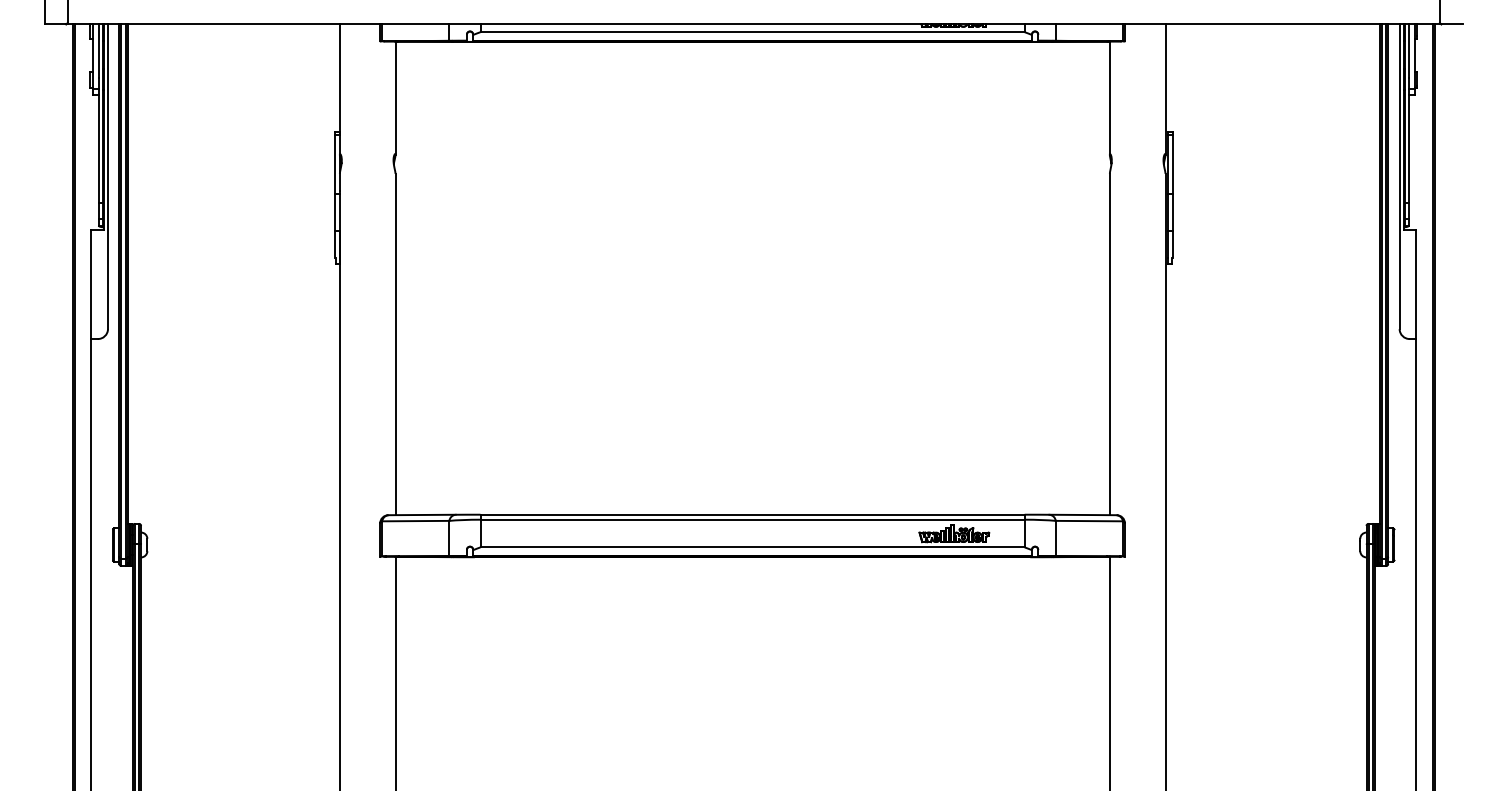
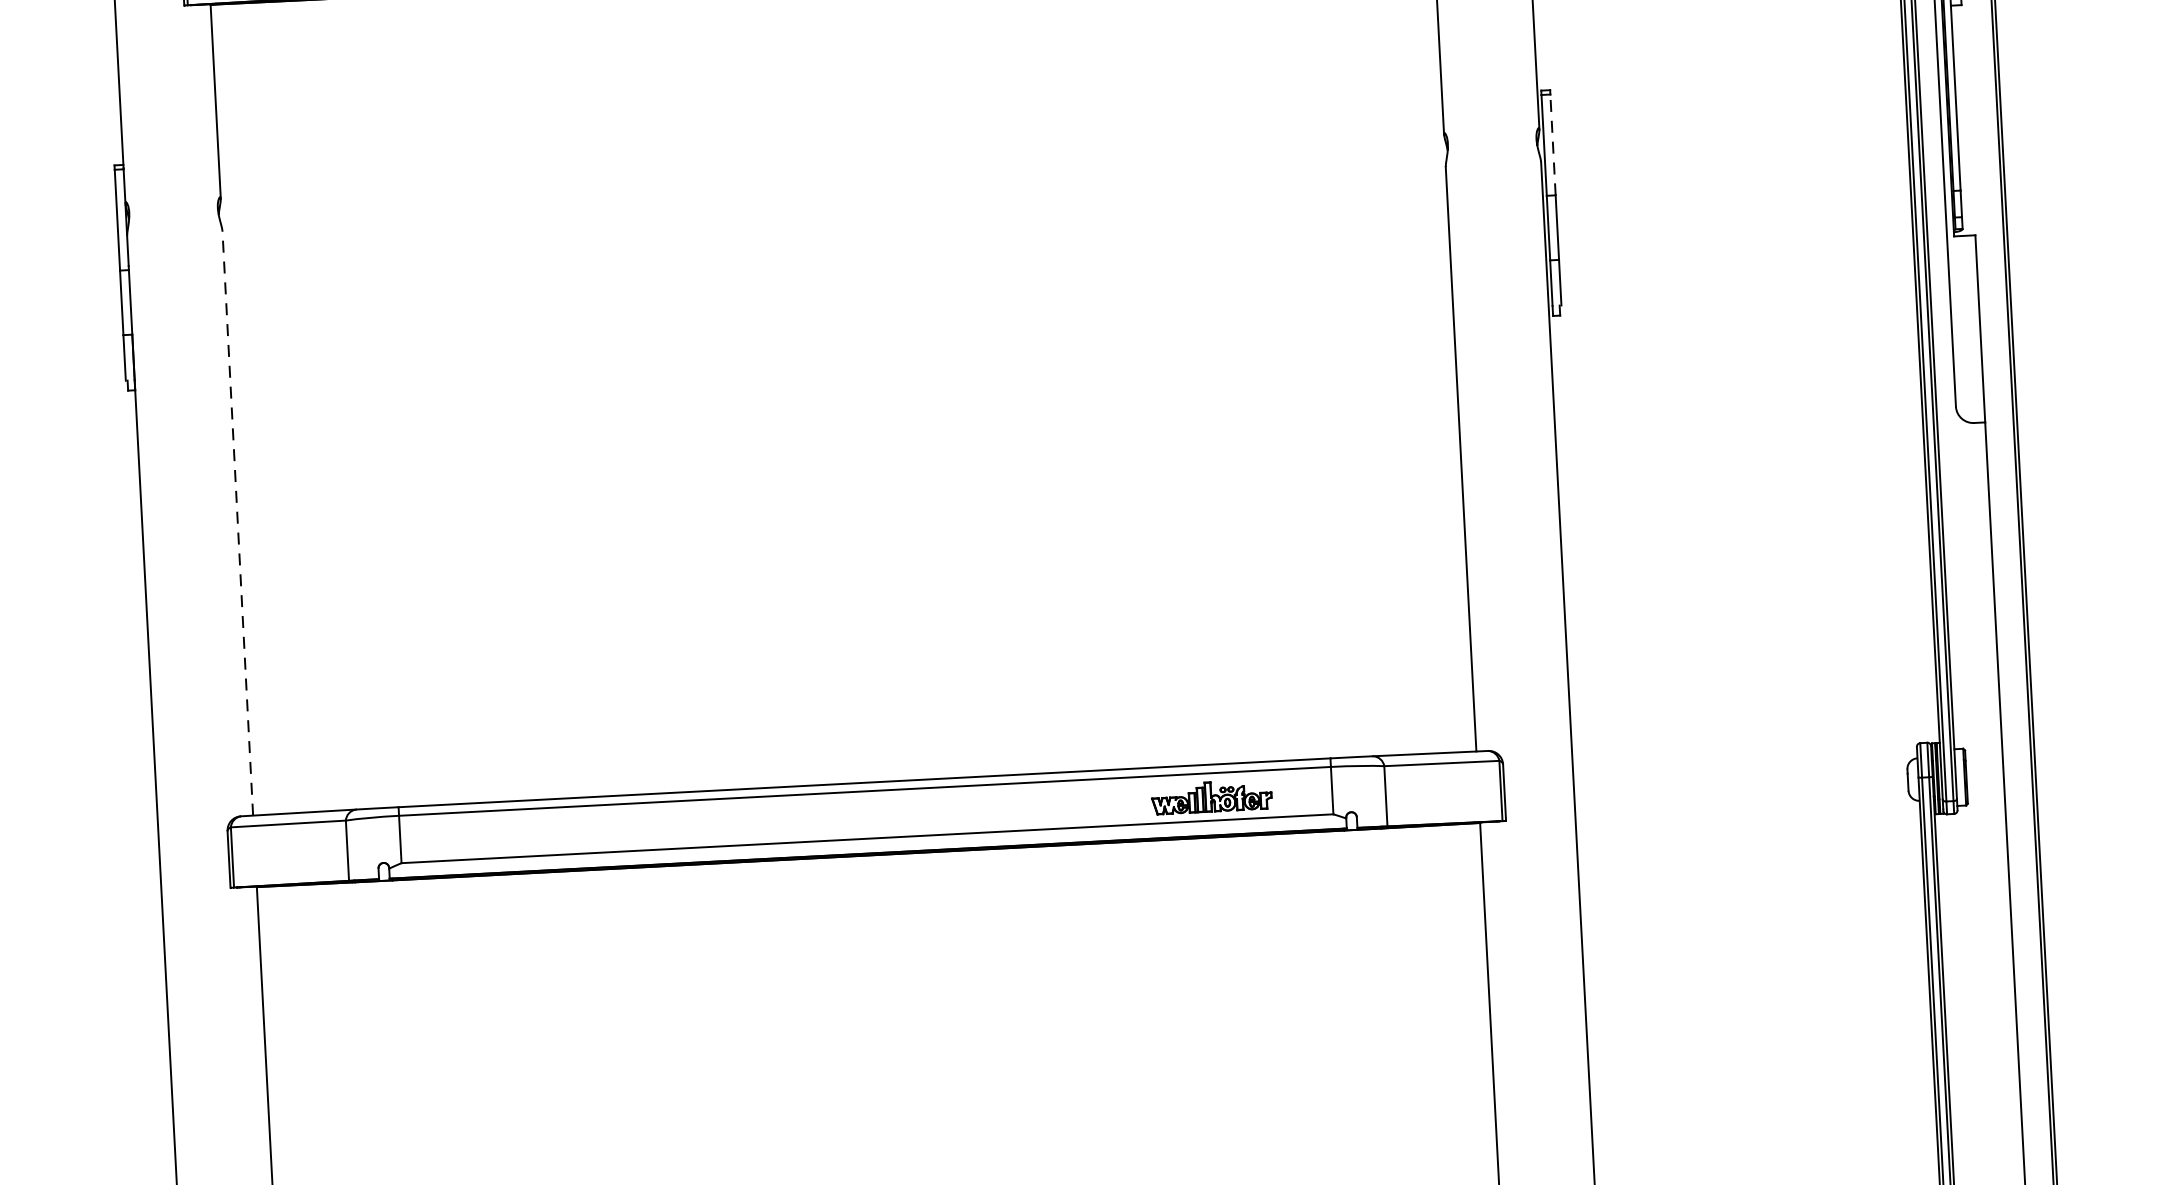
line: (1172, 163) -> (1552, 143), solid -> dashed
line: (395, 344) -> (237, 523), solid -> dashed

